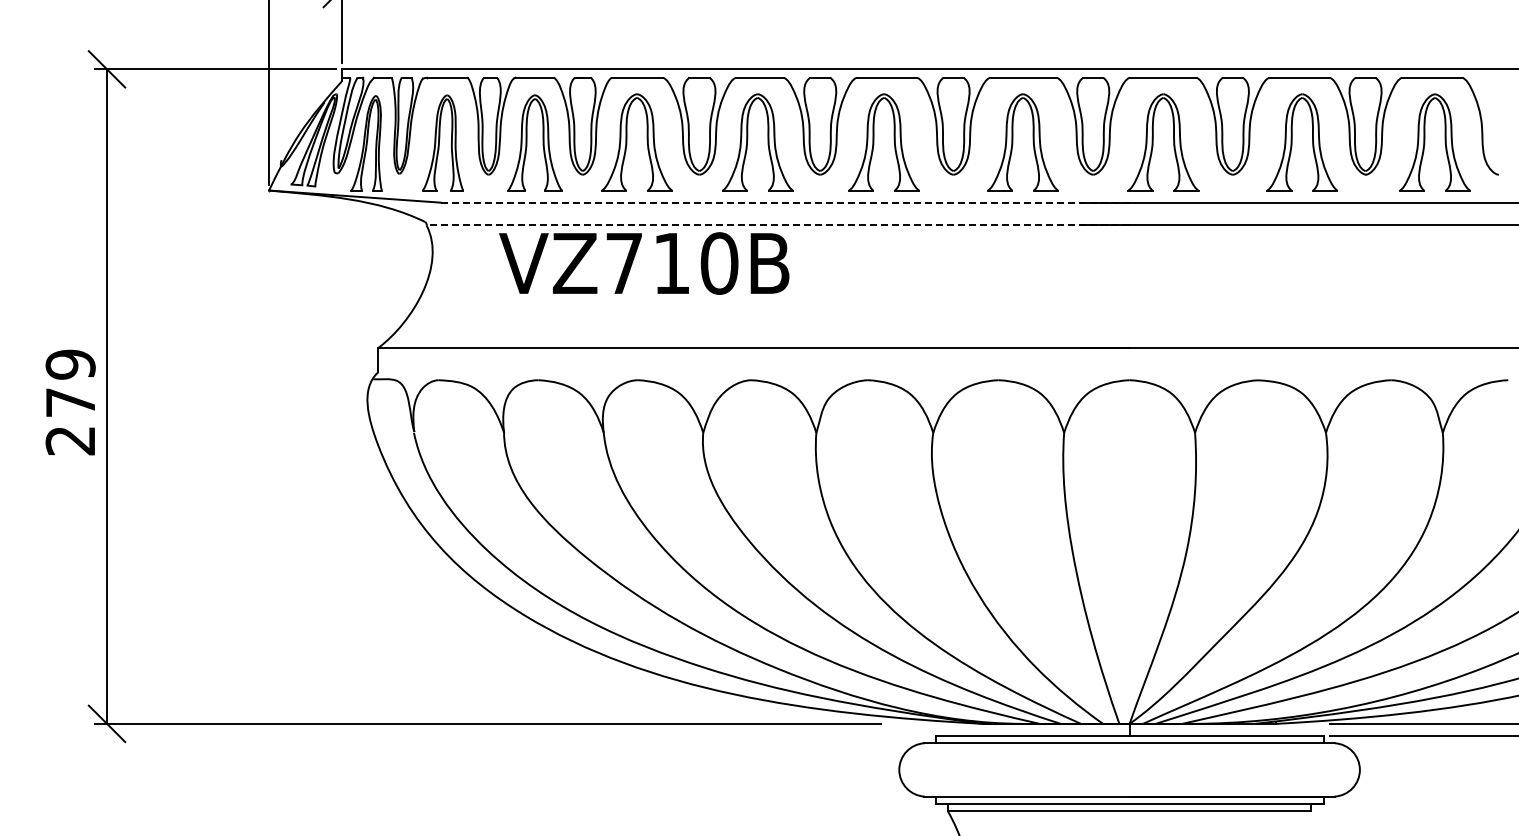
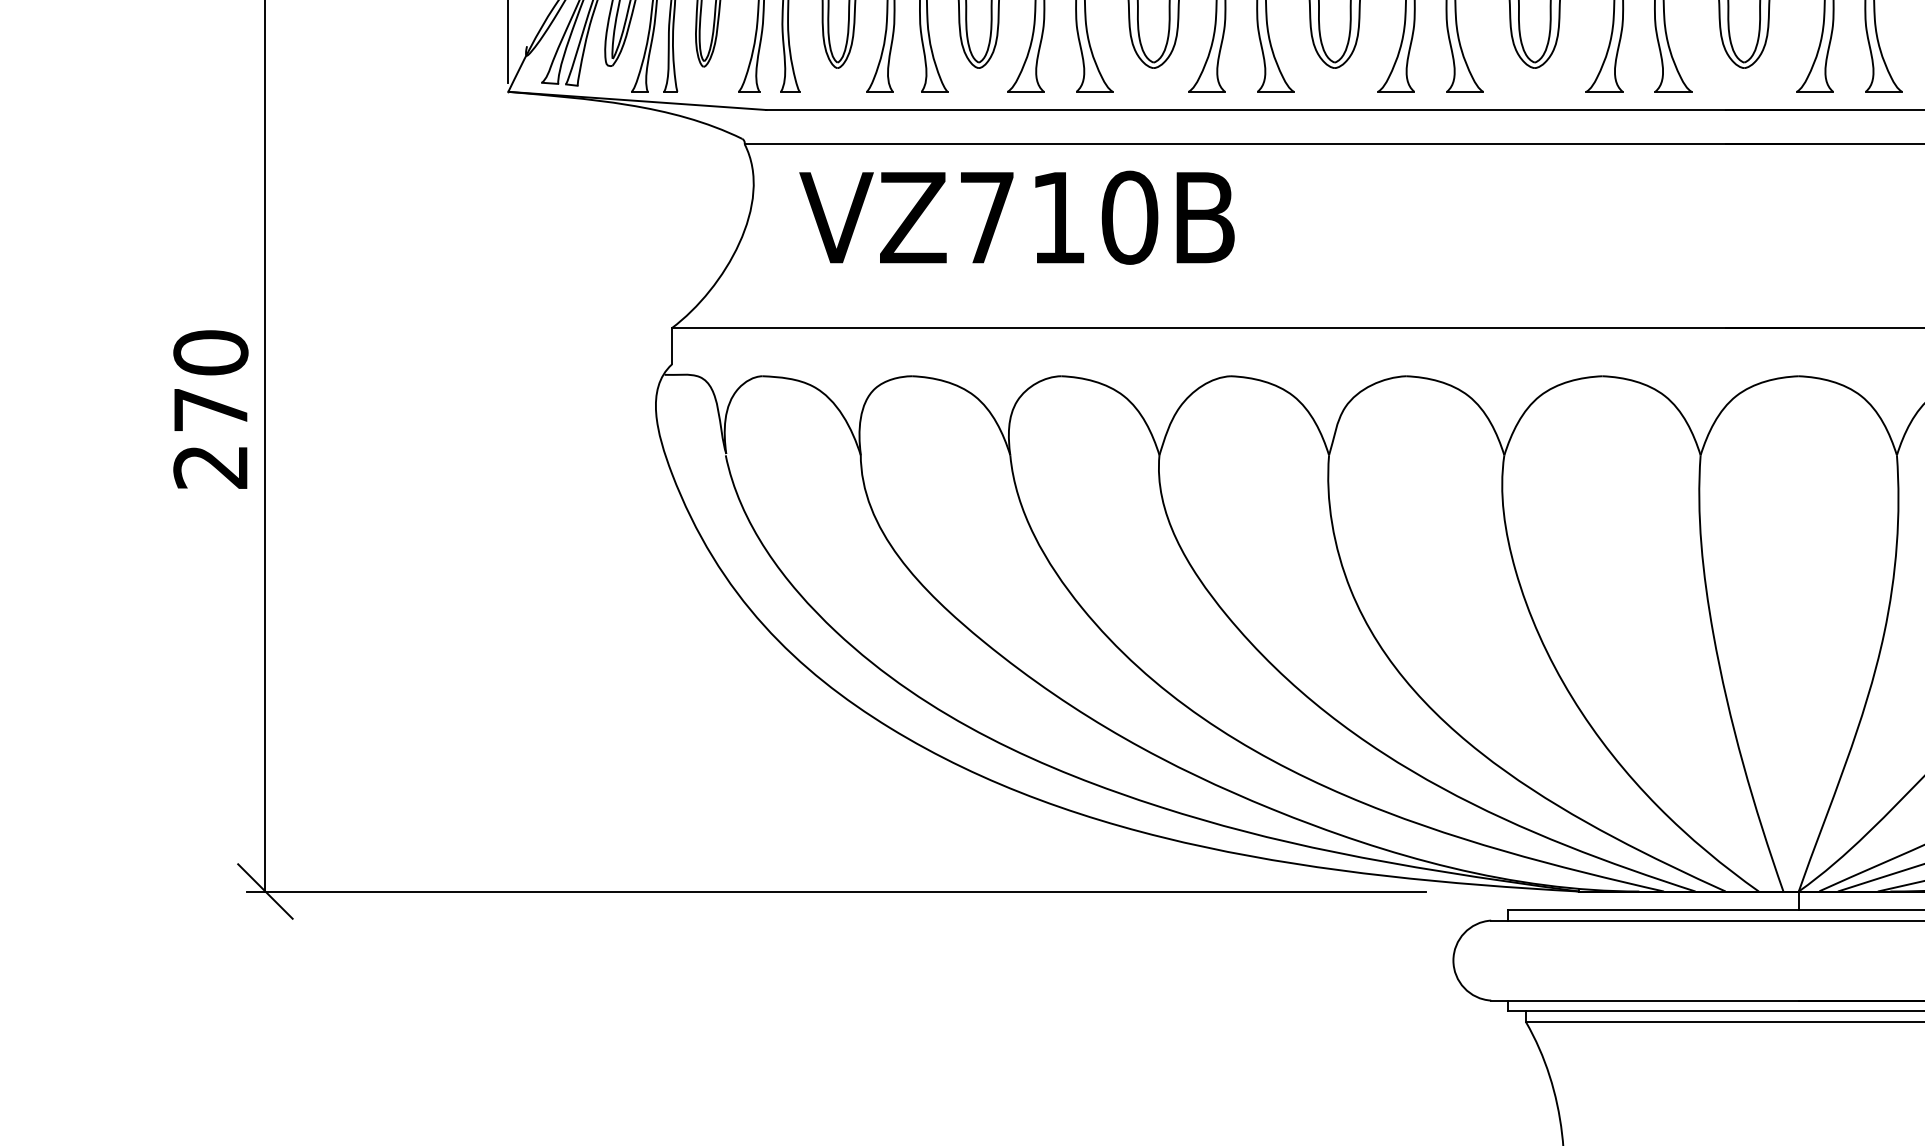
line: (784, 202) -> (1281, 109), dashed -> solid
line: (777, 225) -> (1270, 144), dashed -> solid
text: (644, 263) -> (1017, 217), moved
text: (70, 364) -> (210, 352), 279 -> 270

